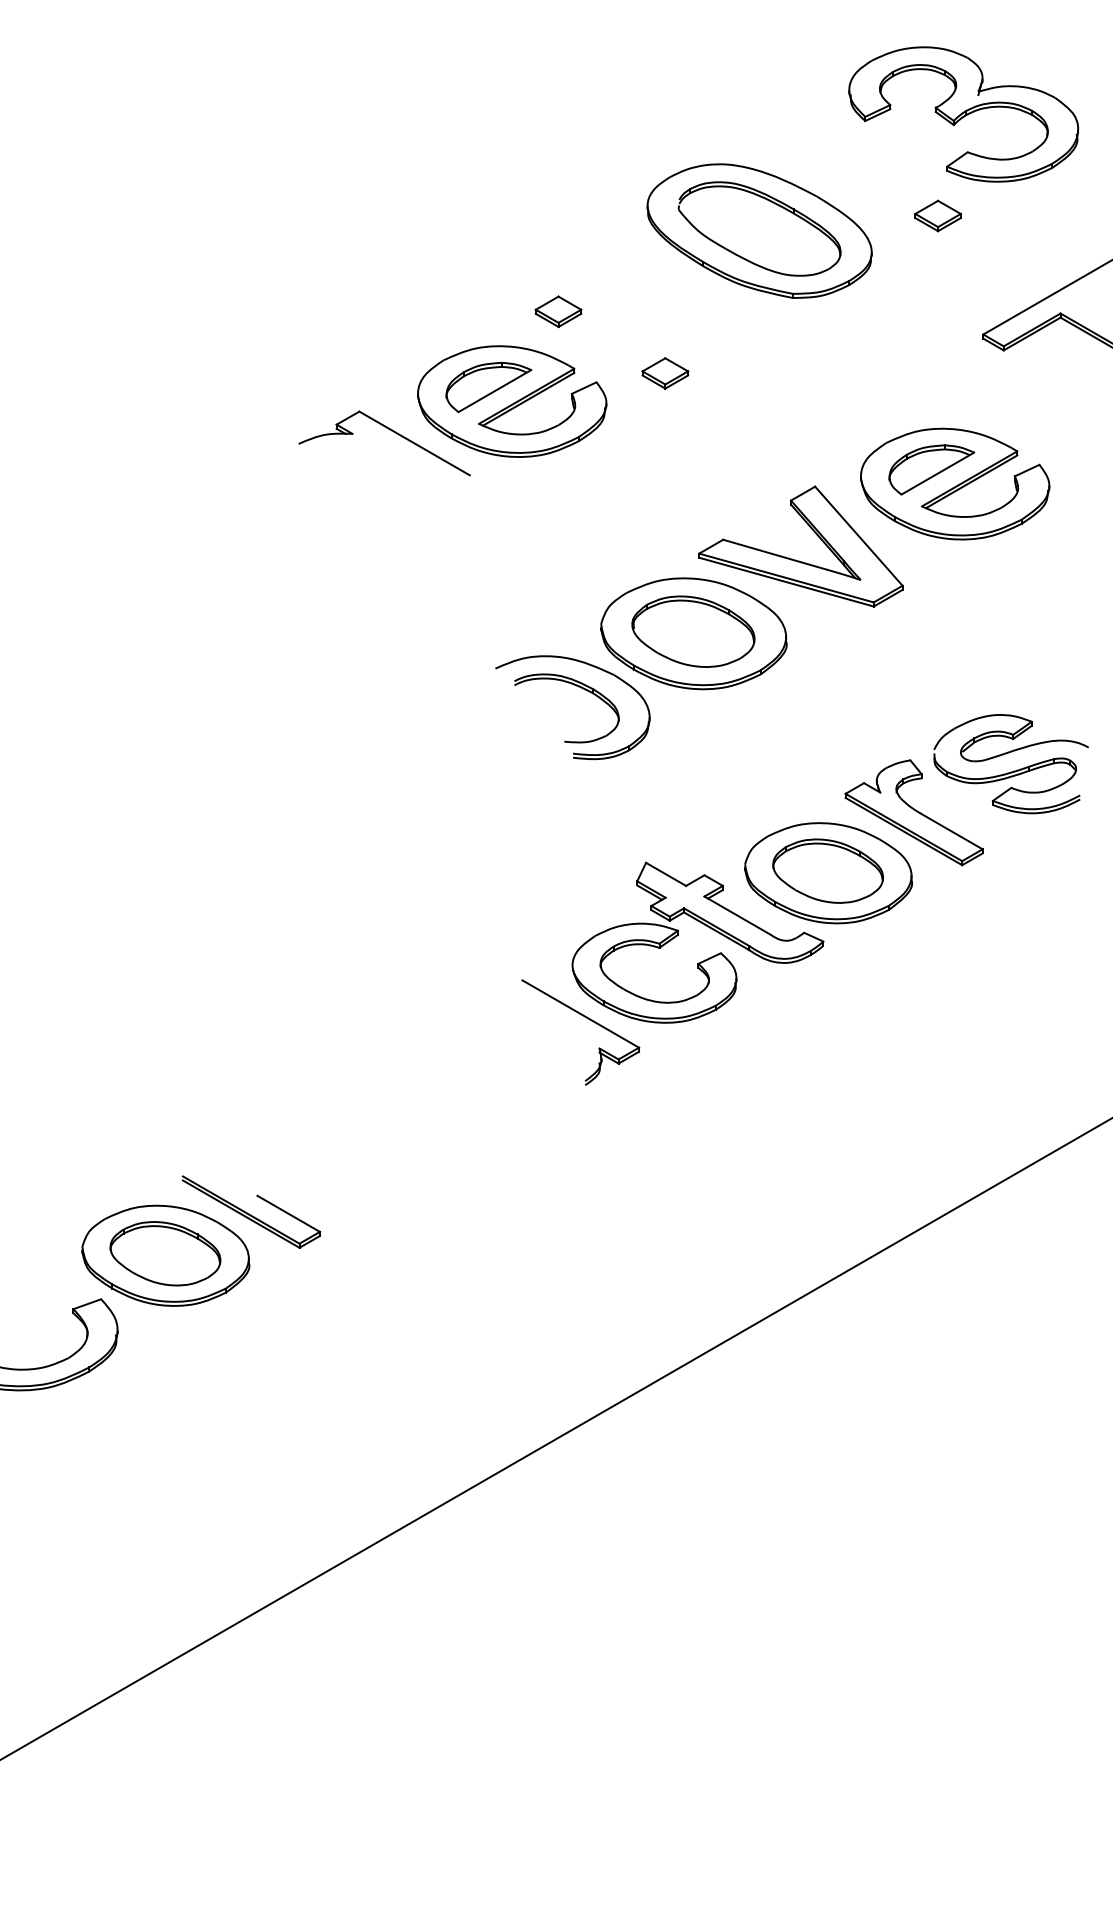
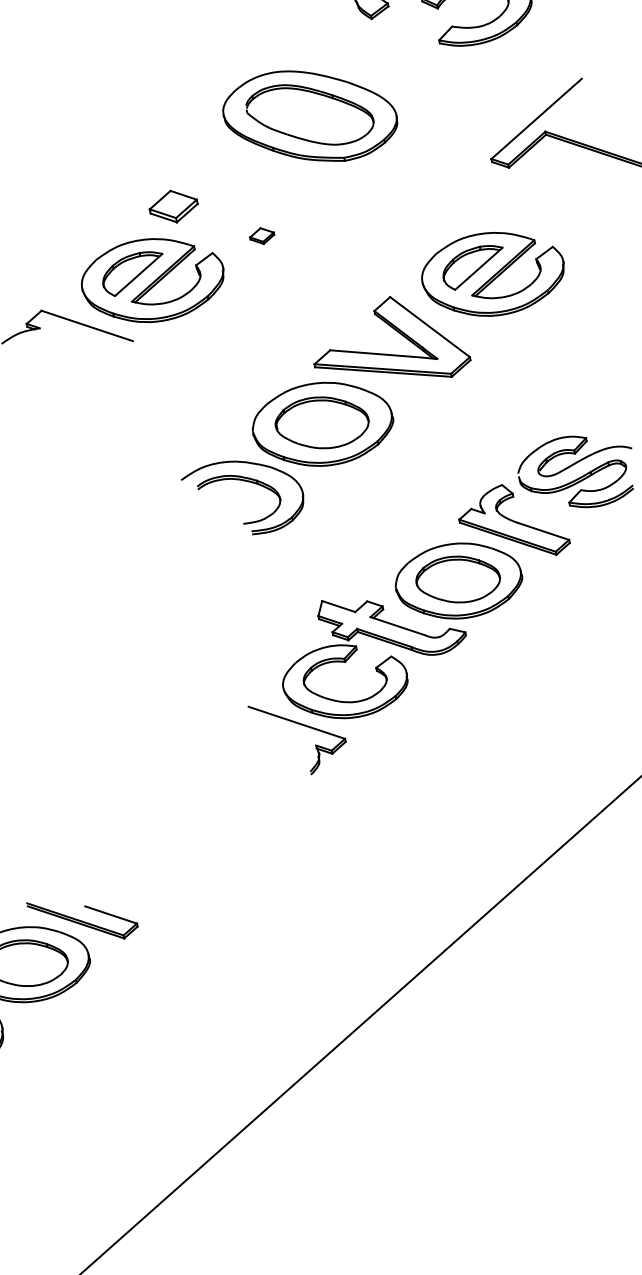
part: (937, 215) -> (439, 77), removed
part: (558, 311) -> (173, 206), size x1.4
part: (665, 373) -> (262, 236), size x0.7

